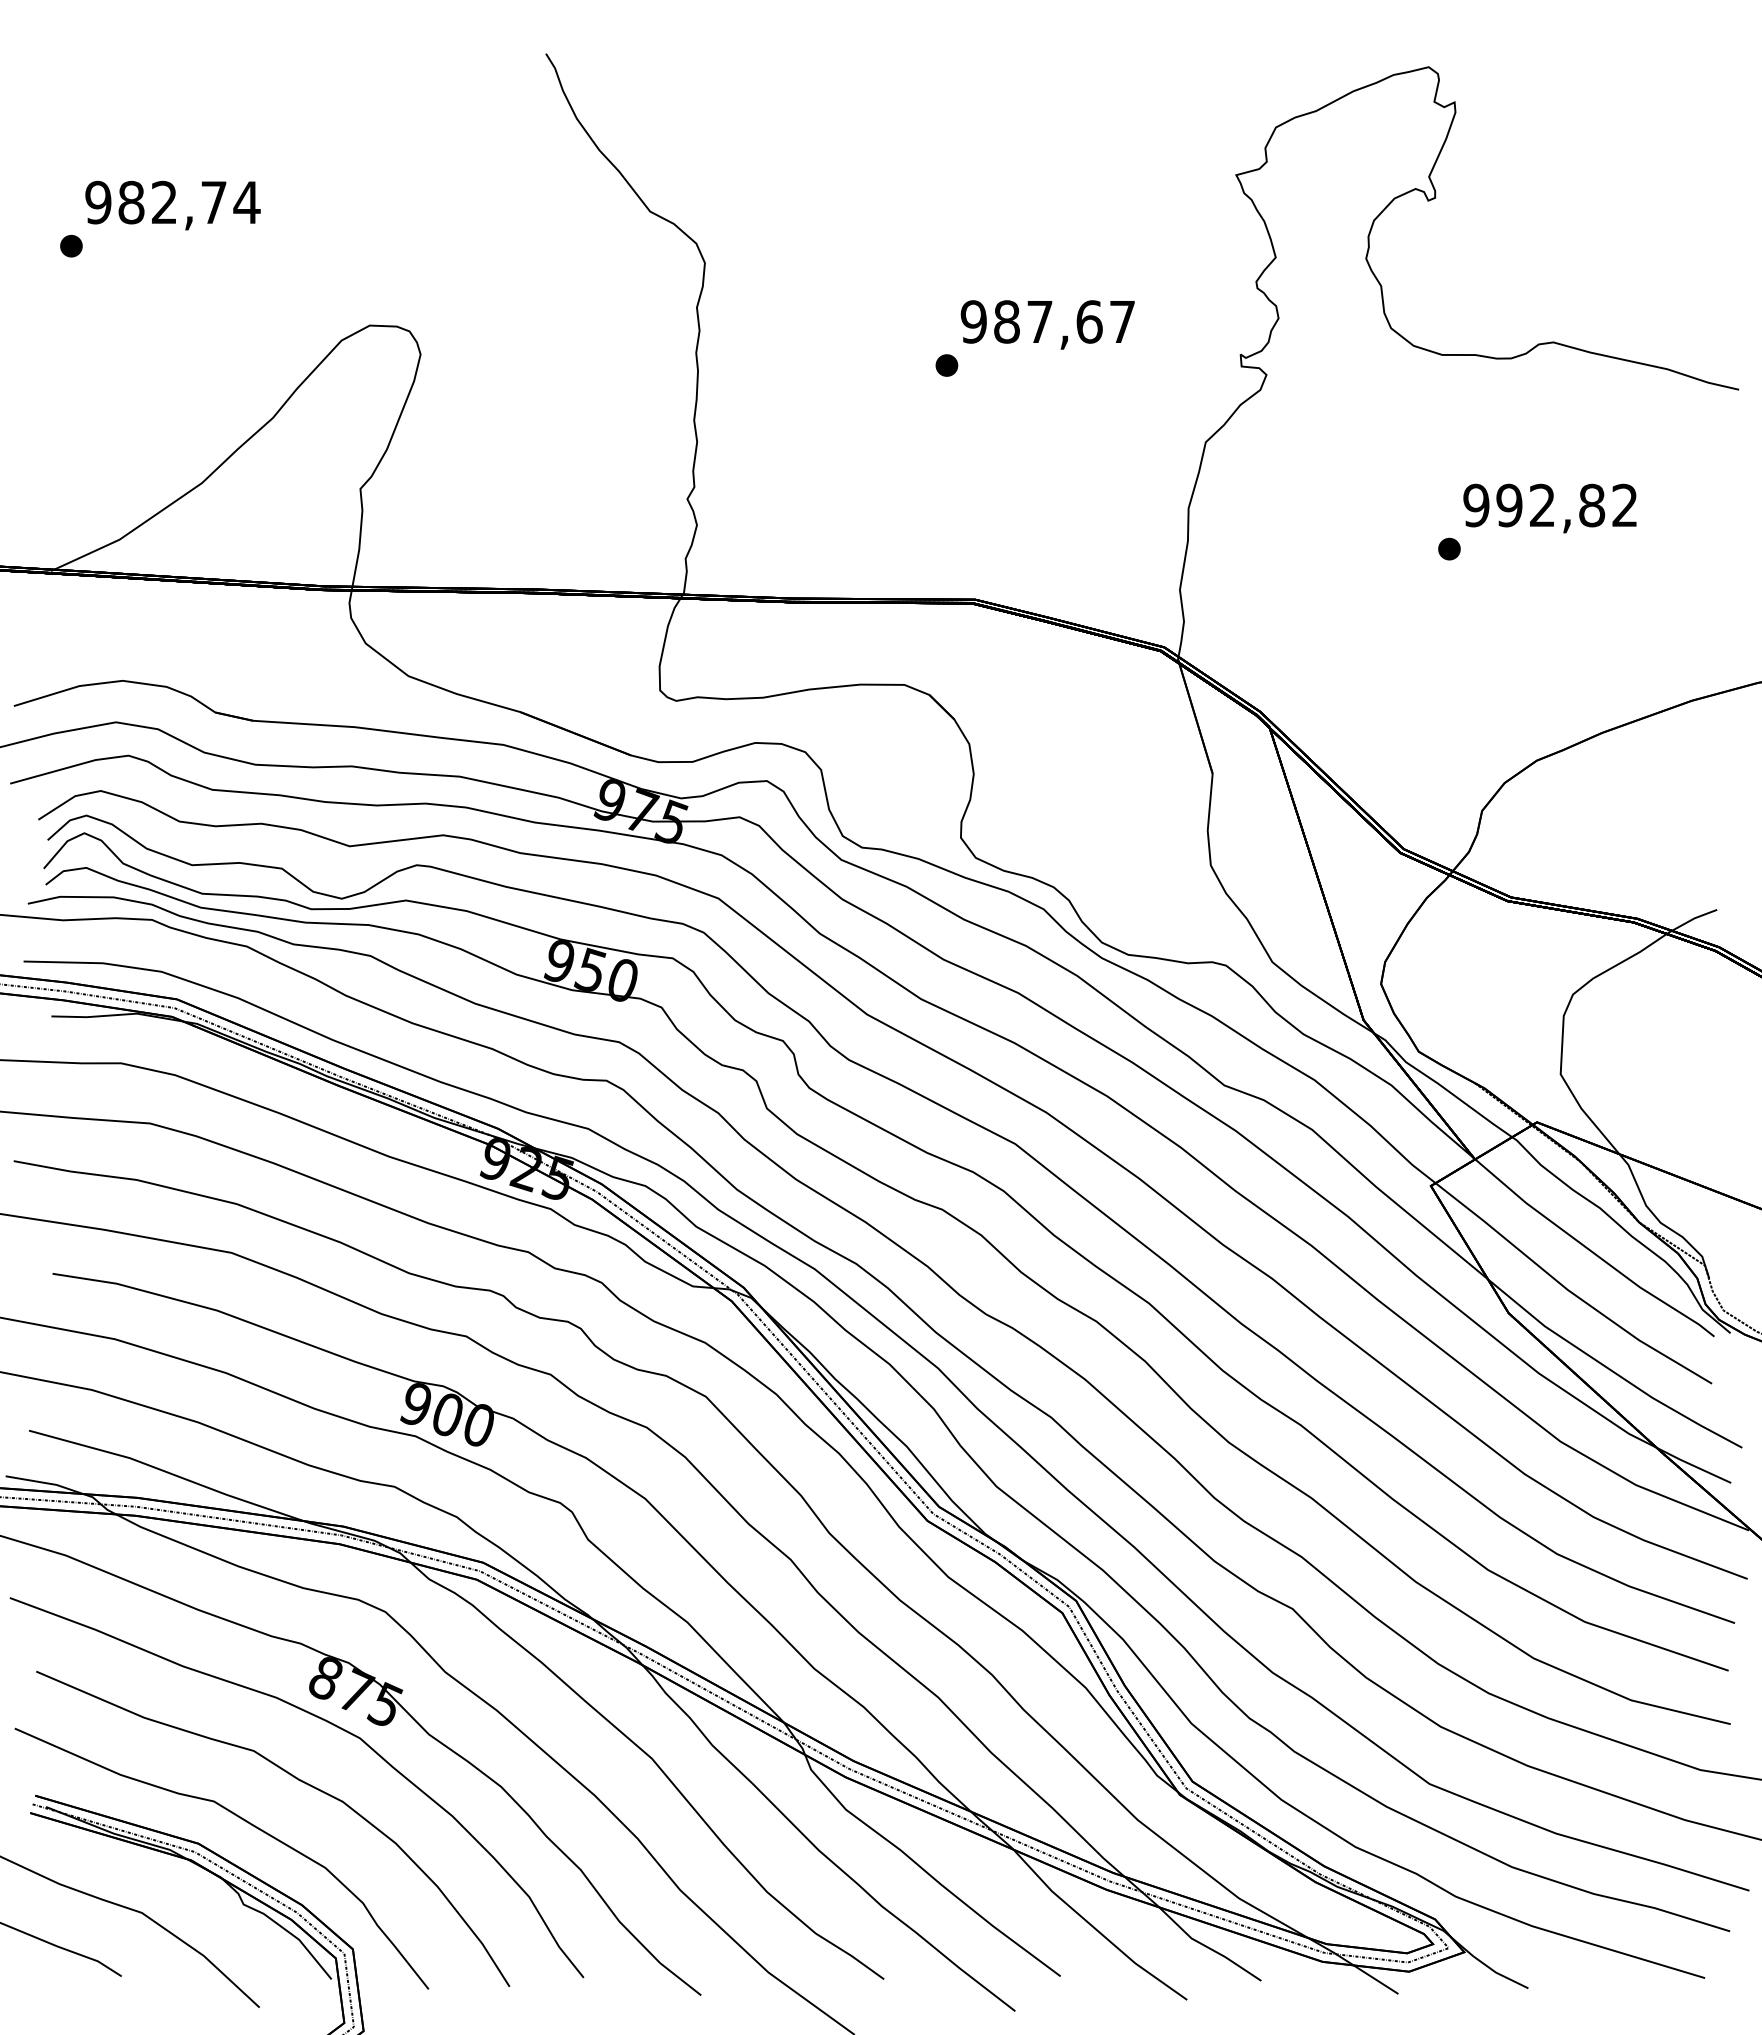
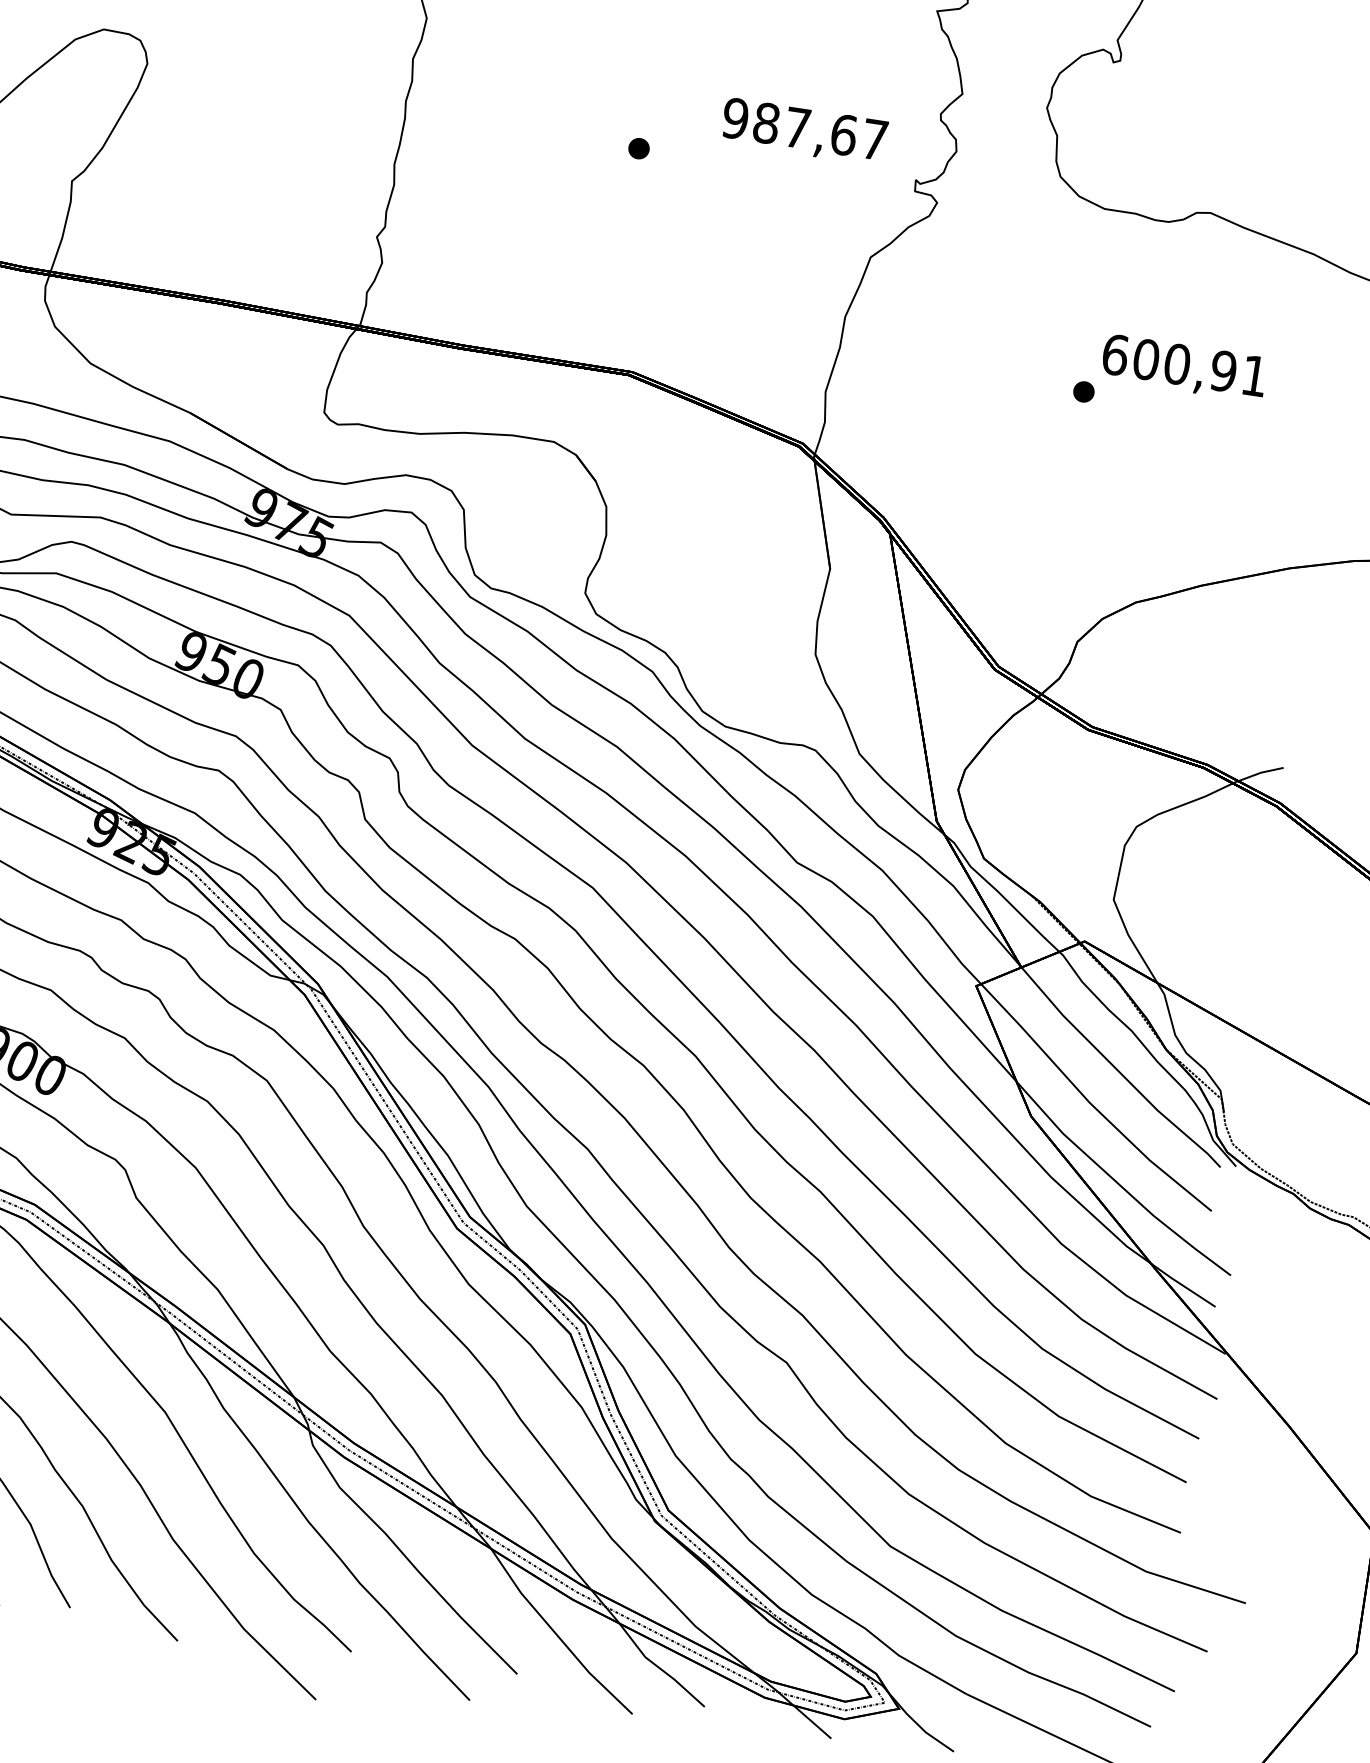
text: (1047, 324) -> (804, 131), moved
text: (1549, 505) -> (1183, 365), 992,82 -> 600,91

